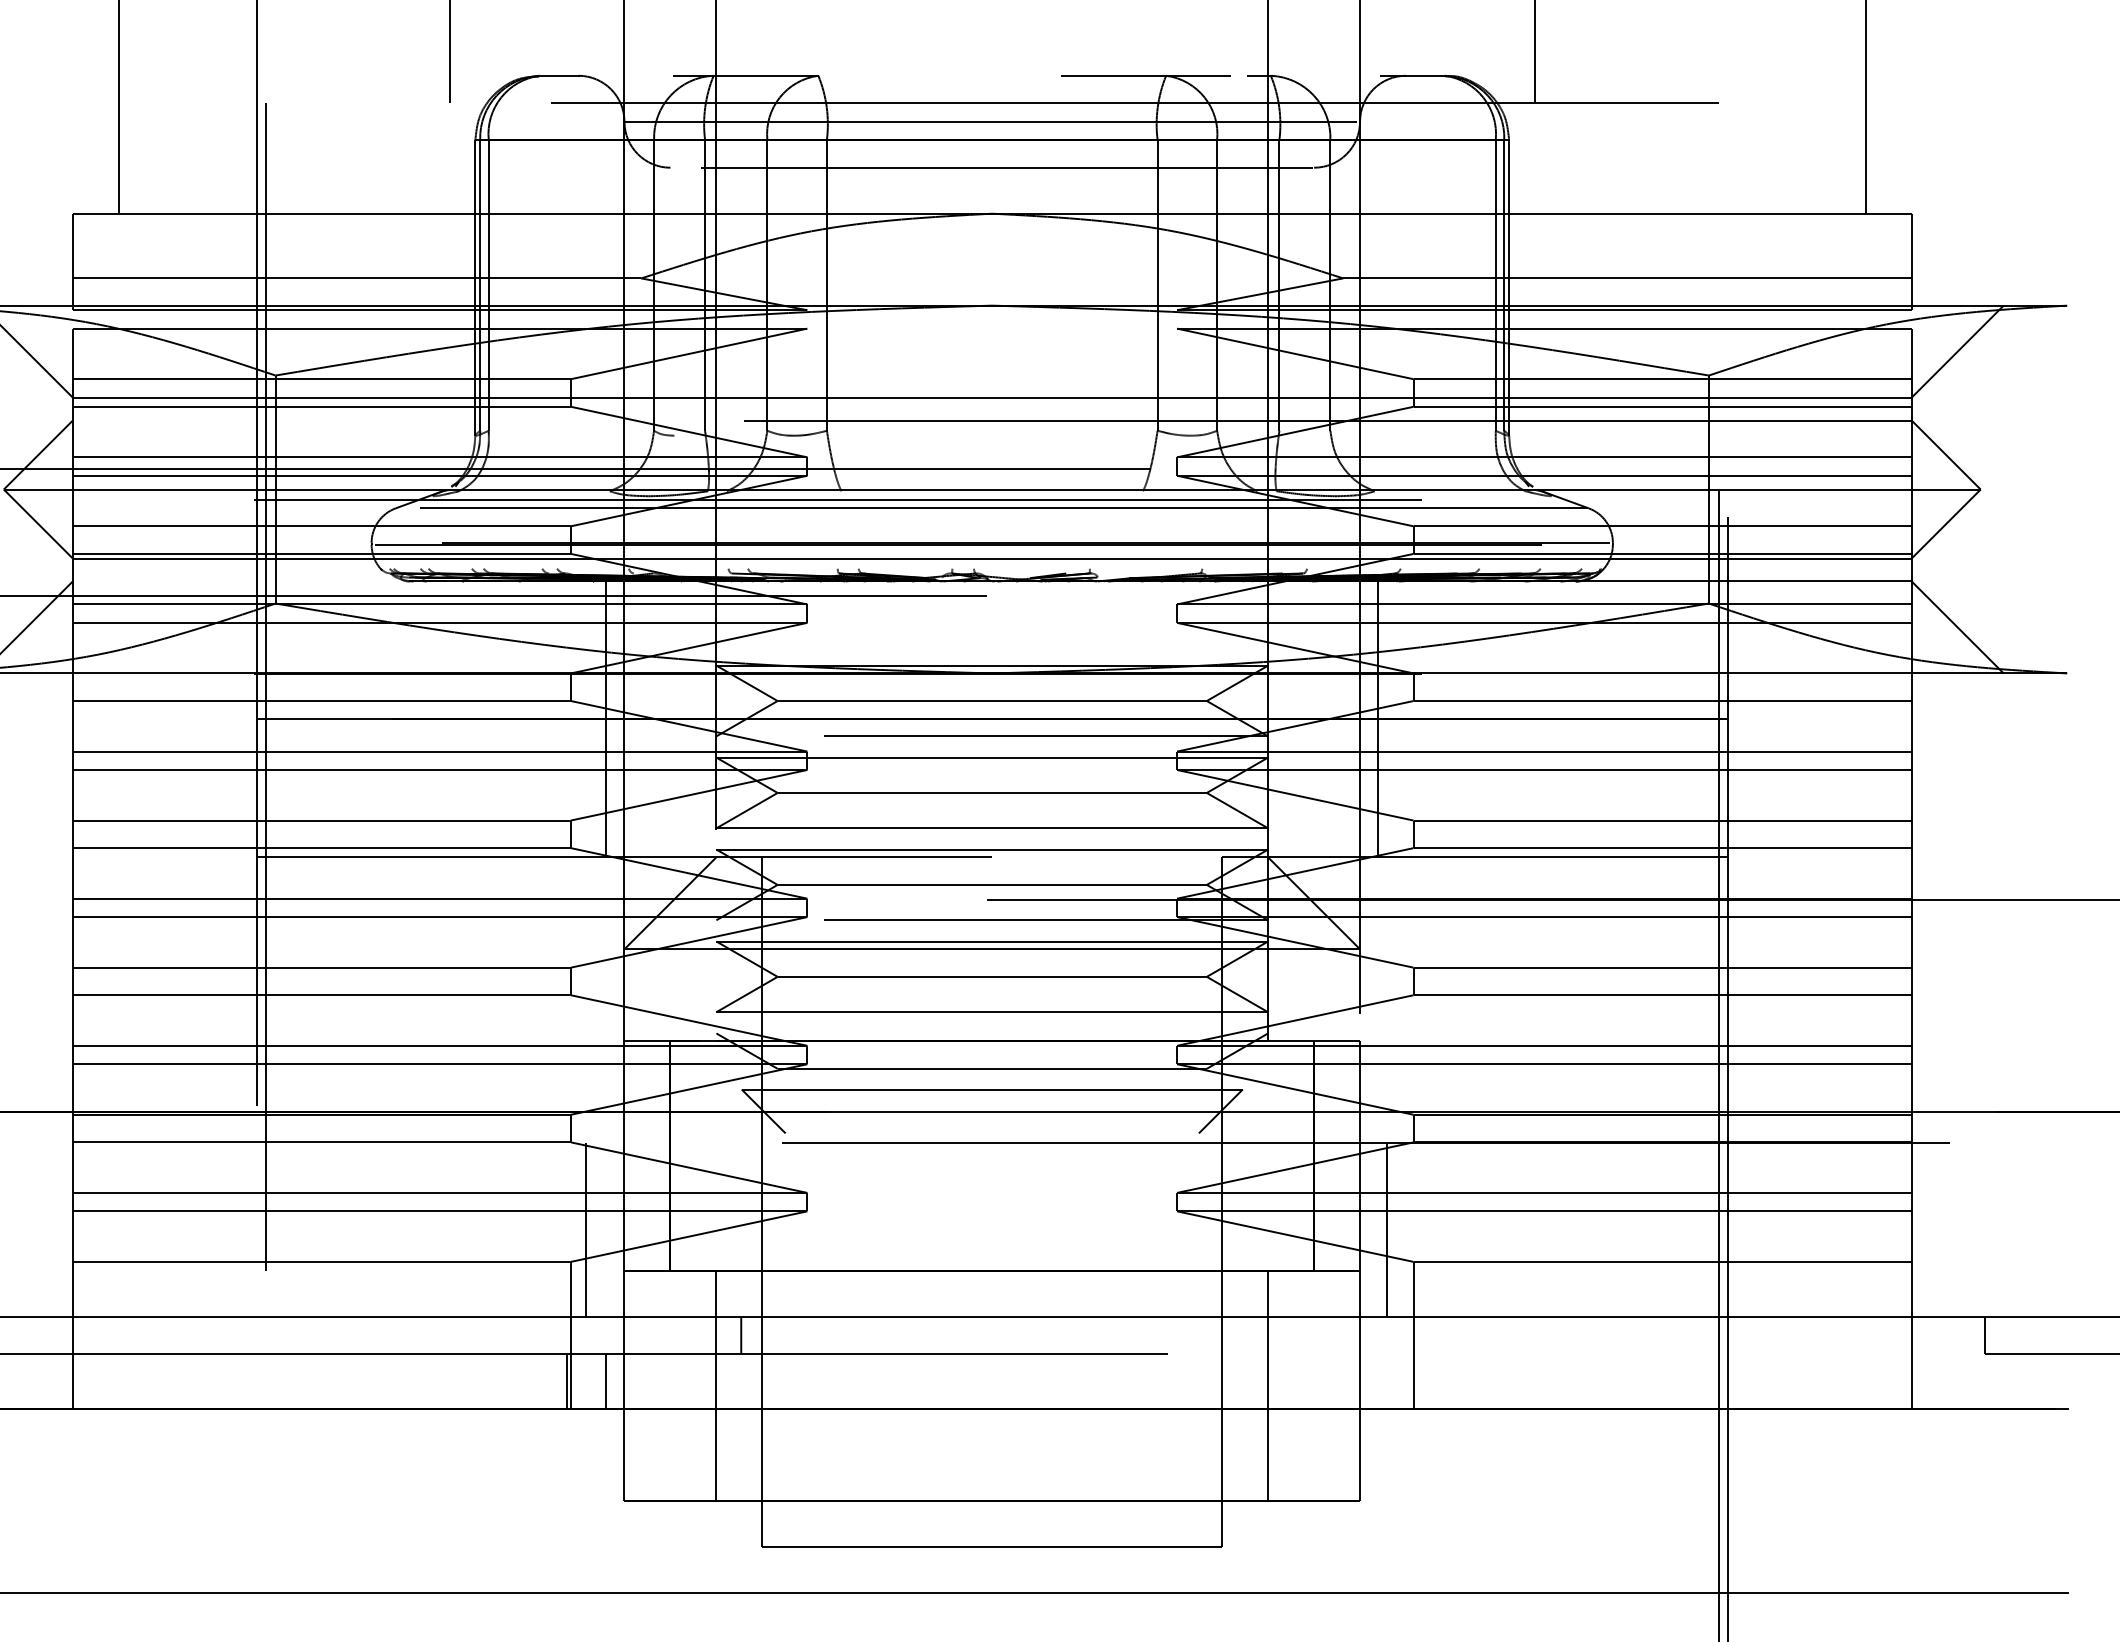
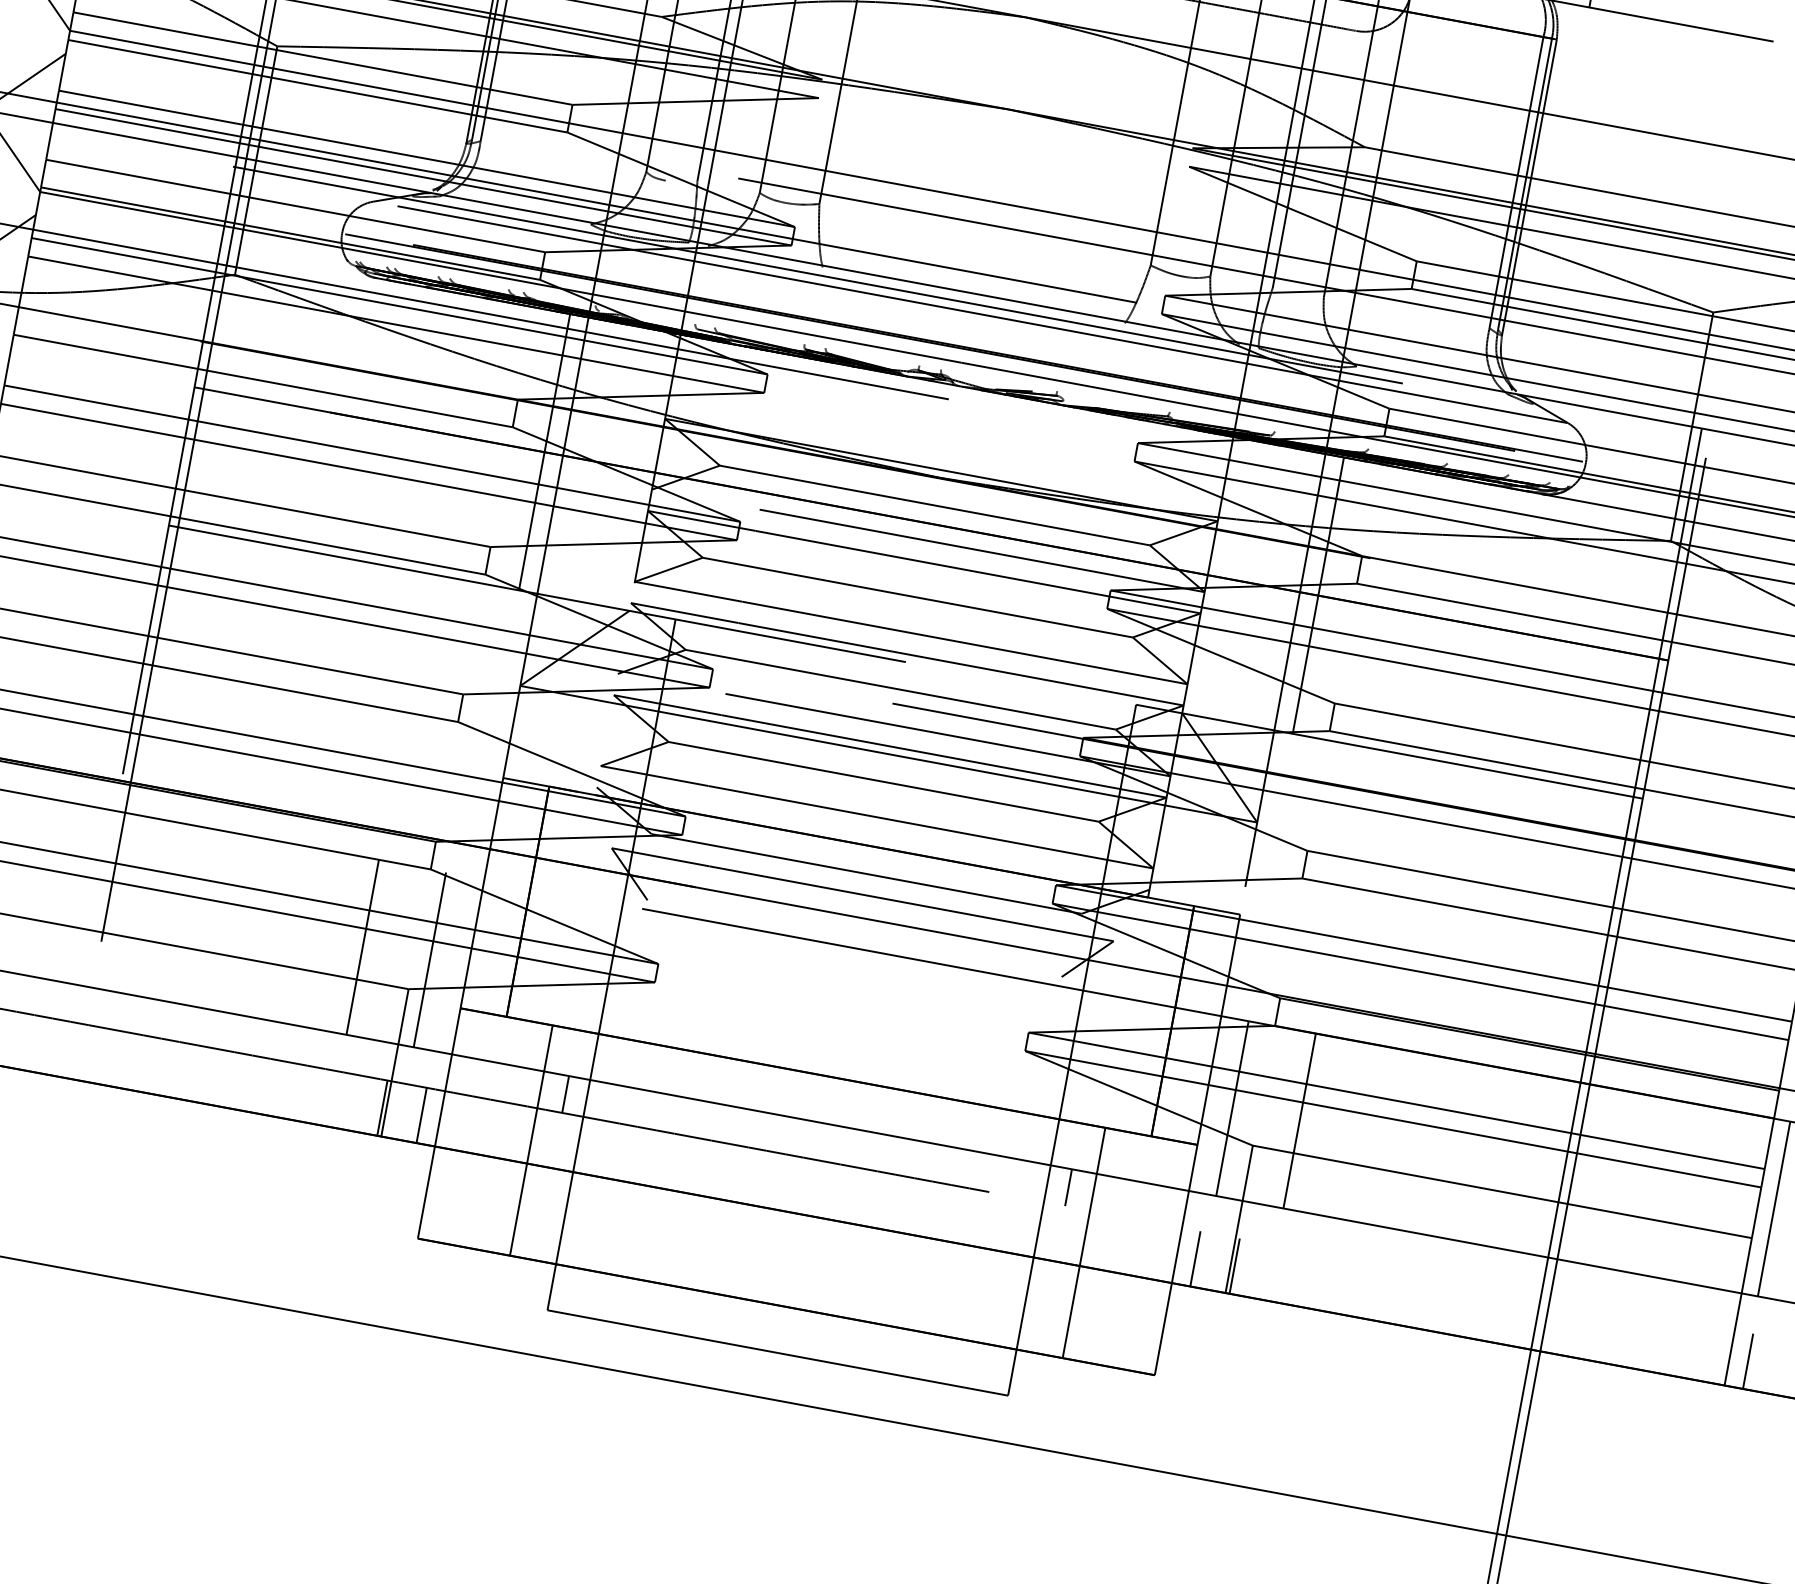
line: (519, 1229) -> (363, 947), added
line: (1454, 1229) -> (1299, 1120), added
line: (1927, 1229) -> (1773, 1208), added
line: (1243, 1335) -> (1068, 1187), added
line: (1378, 1381) -> (1195, 1258), added
line: (1417, 1381) -> (1234, 1266), added
line: (1930, 1381) -> (1748, 1361), added

